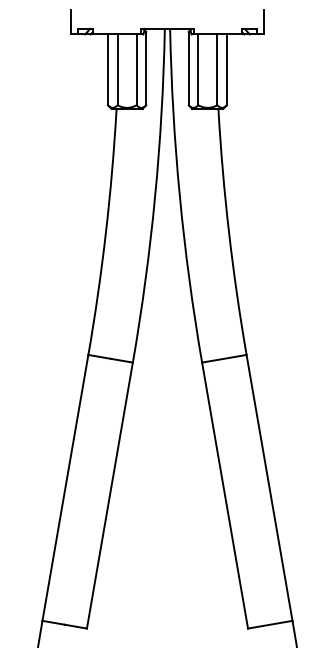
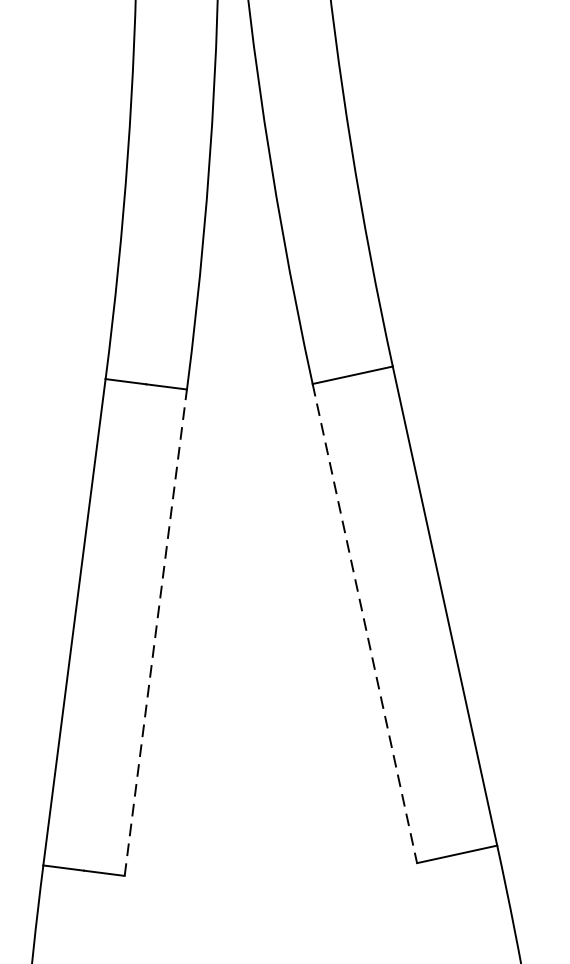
line: (109, 495) -> (155, 632), solid -> dashed
line: (225, 495) -> (365, 623), solid -> dashed

